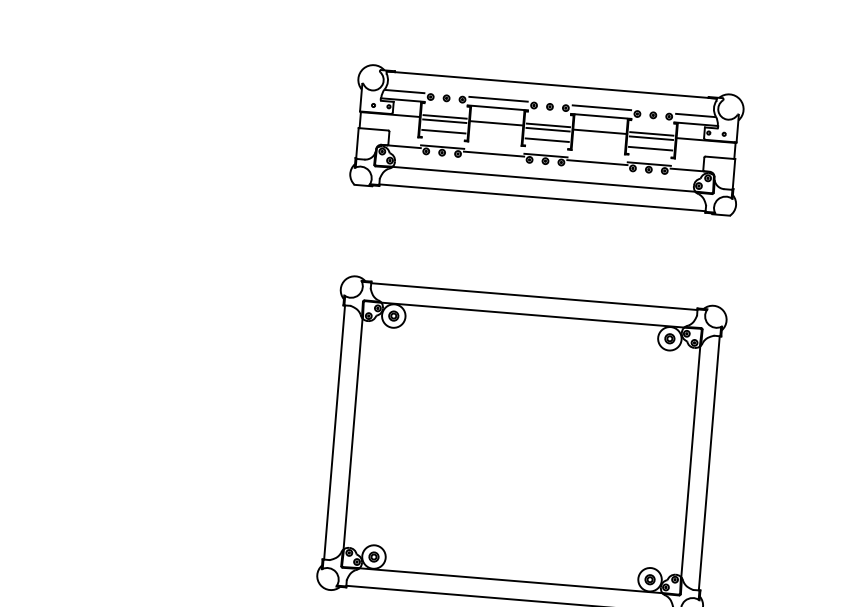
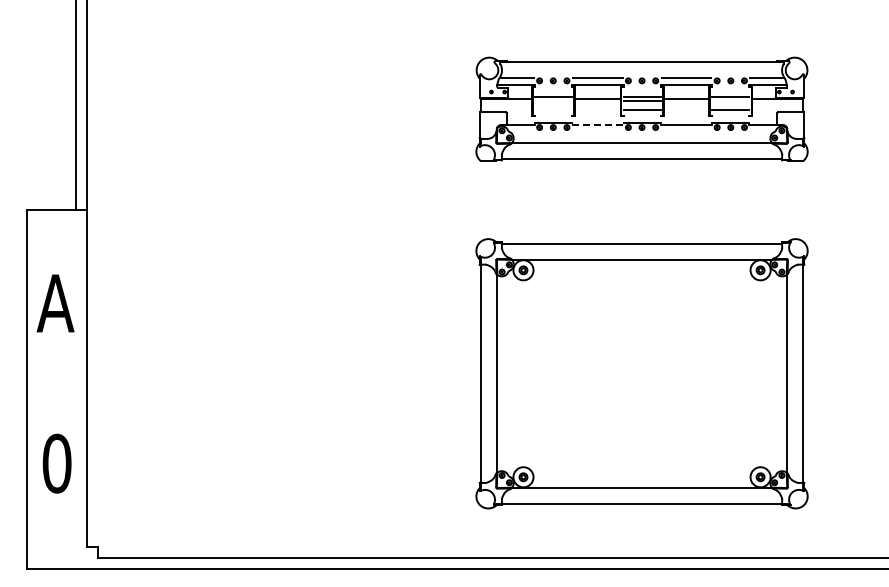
line: (443, 121) -> (552, 100), removed
line: (442, 131) -> (552, 109), removed
line: (651, 138) -> (730, 100), removed
line: (493, 154) -> (597, 125), solid -> dashed

